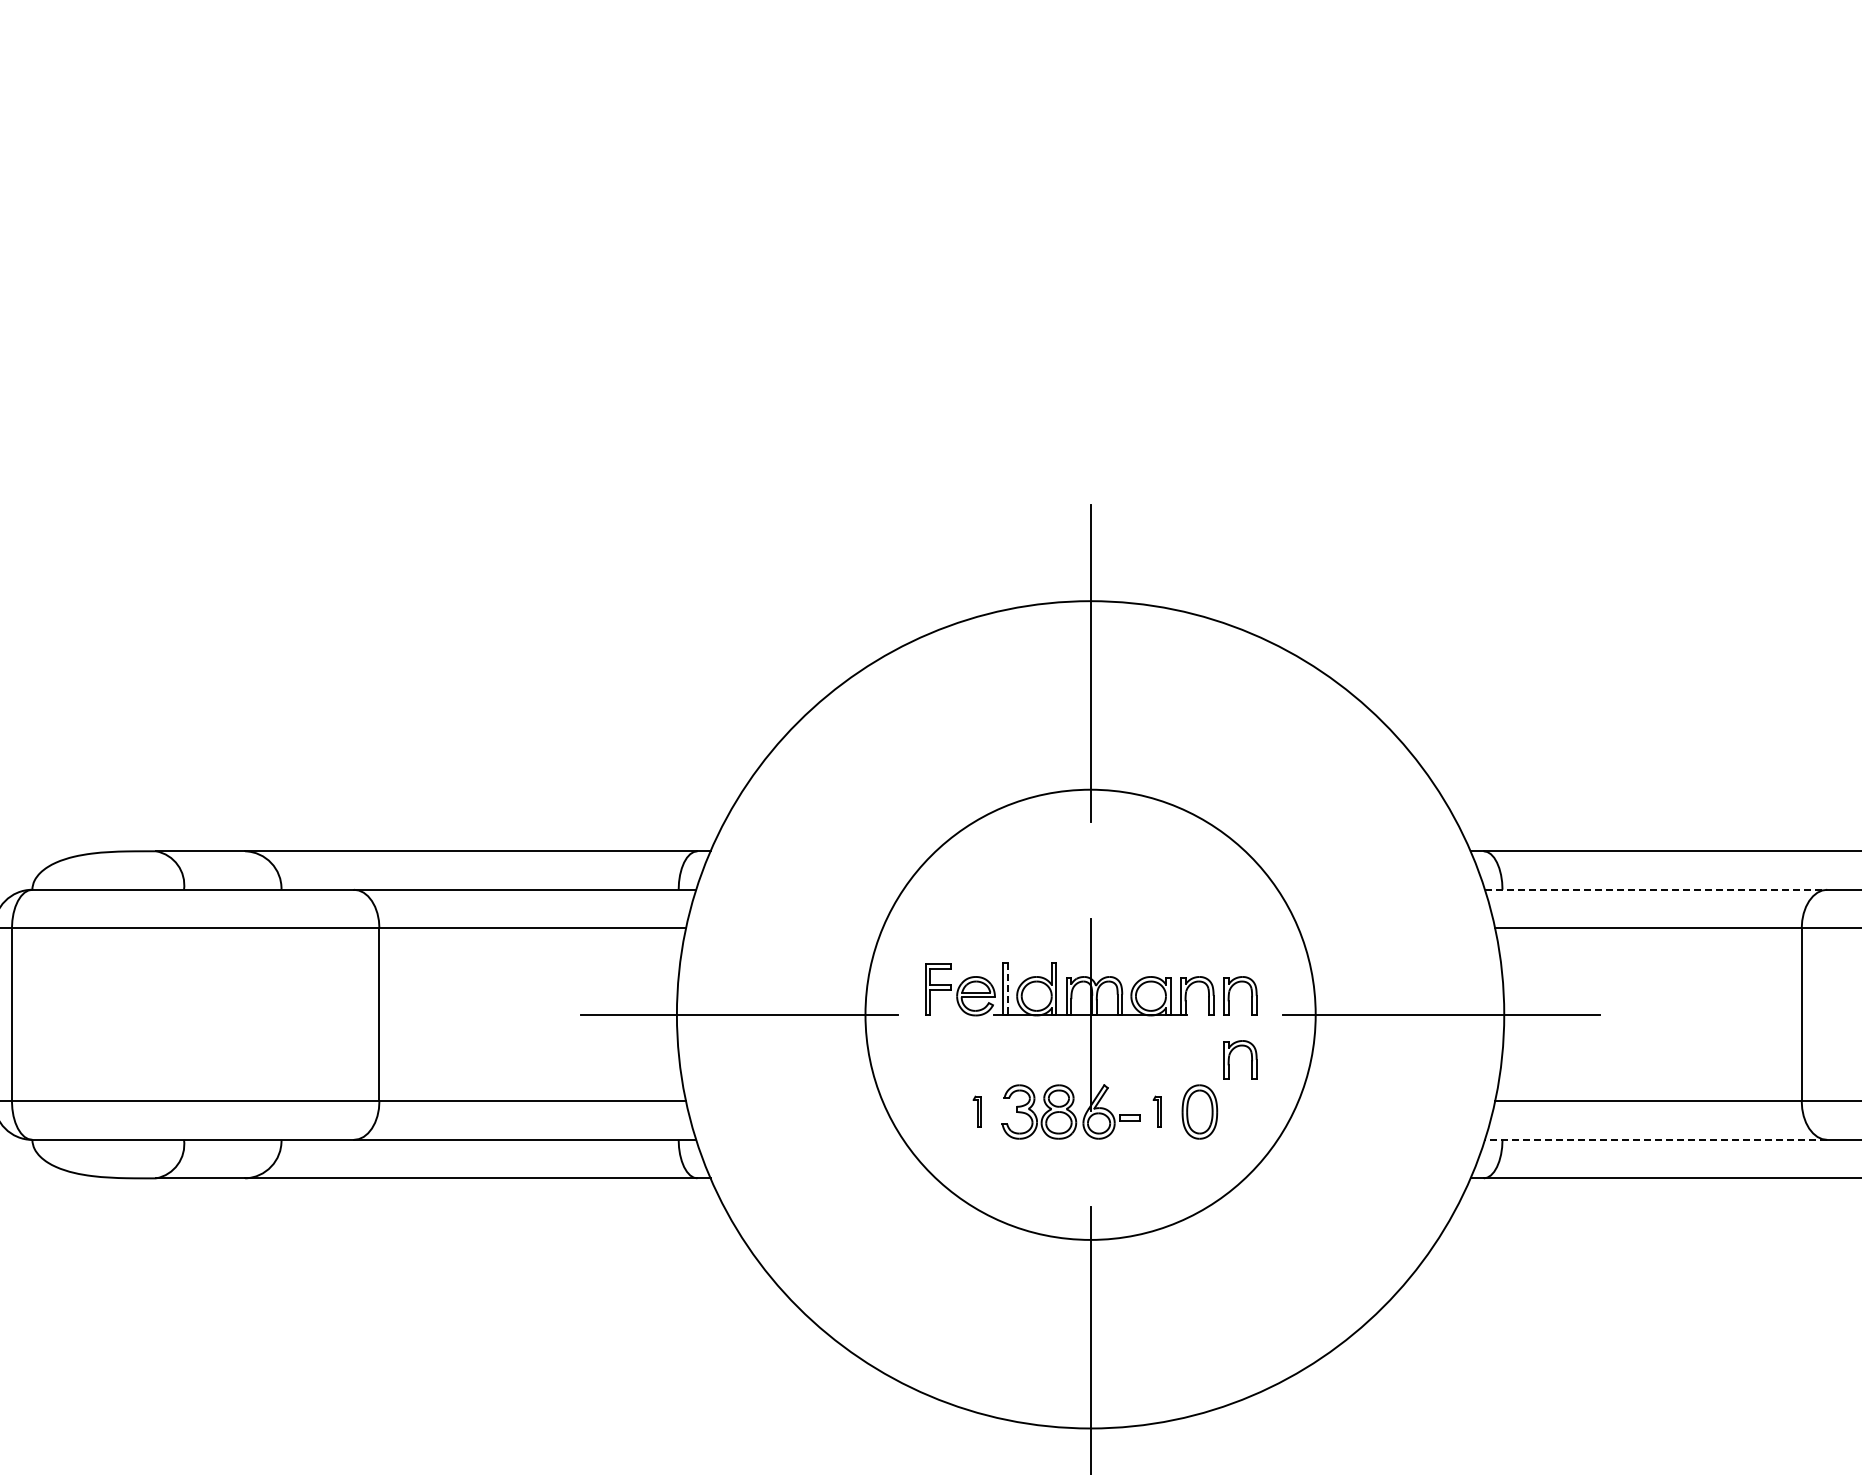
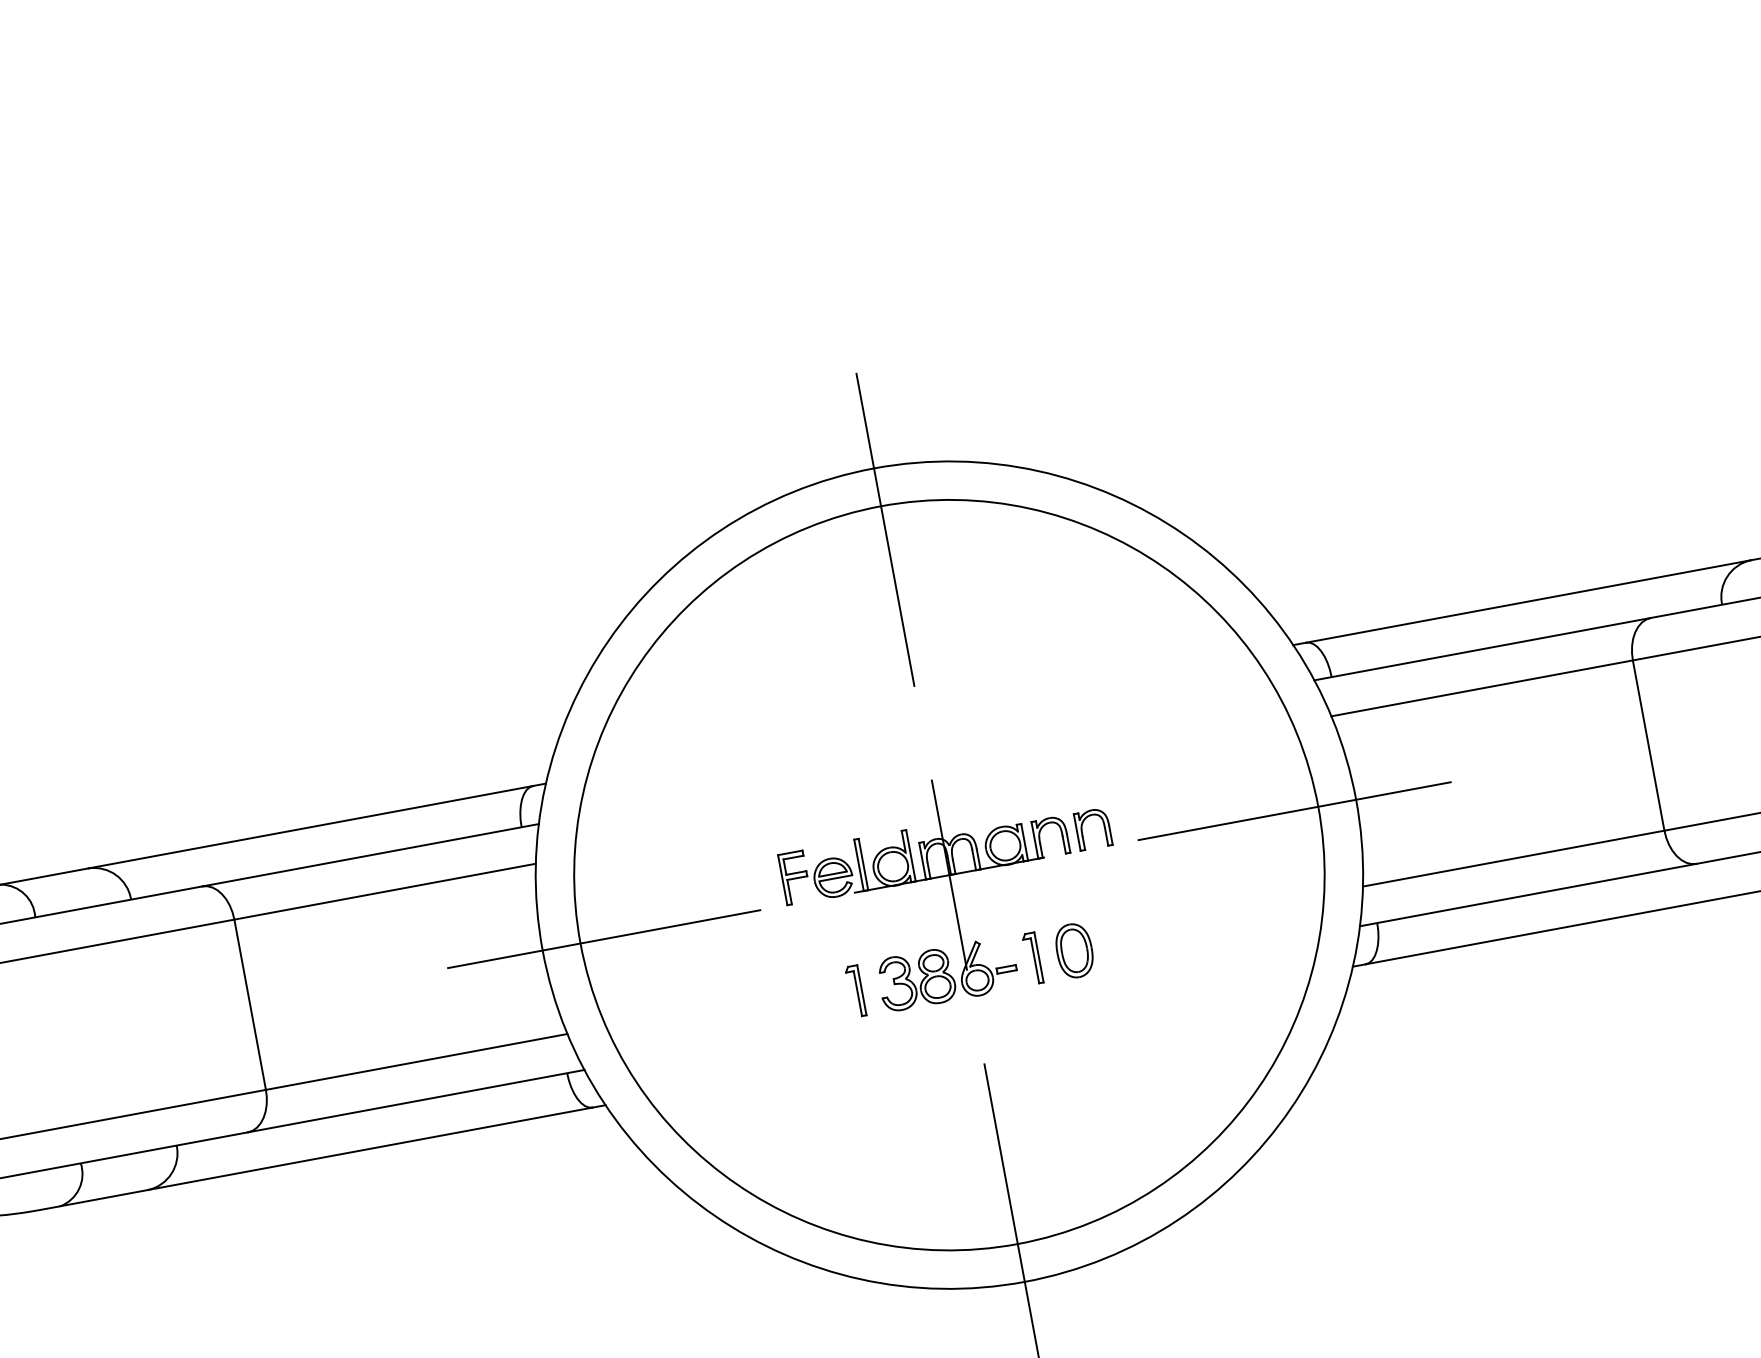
line: (1656, 889) -> (1483, 648), dashed -> solid
line: (1008, 989) -> (864, 865), dashed -> solid
circle: (1090, 1014) -> (949, 874), size x1.67
part: (1230, 1055) -> (1094, 889), removed
part: (977, 1111) -> (855, 990), size x1.67
part: (1157, 1111) -> (1032, 958), size x1.67
line: (1655, 1139) -> (1527, 894), dashed -> solid

